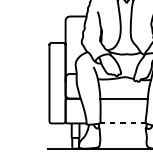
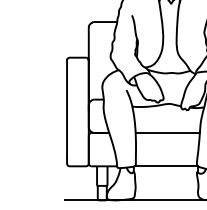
line: (123, 123) -> (166, 166), dashed -> solid

